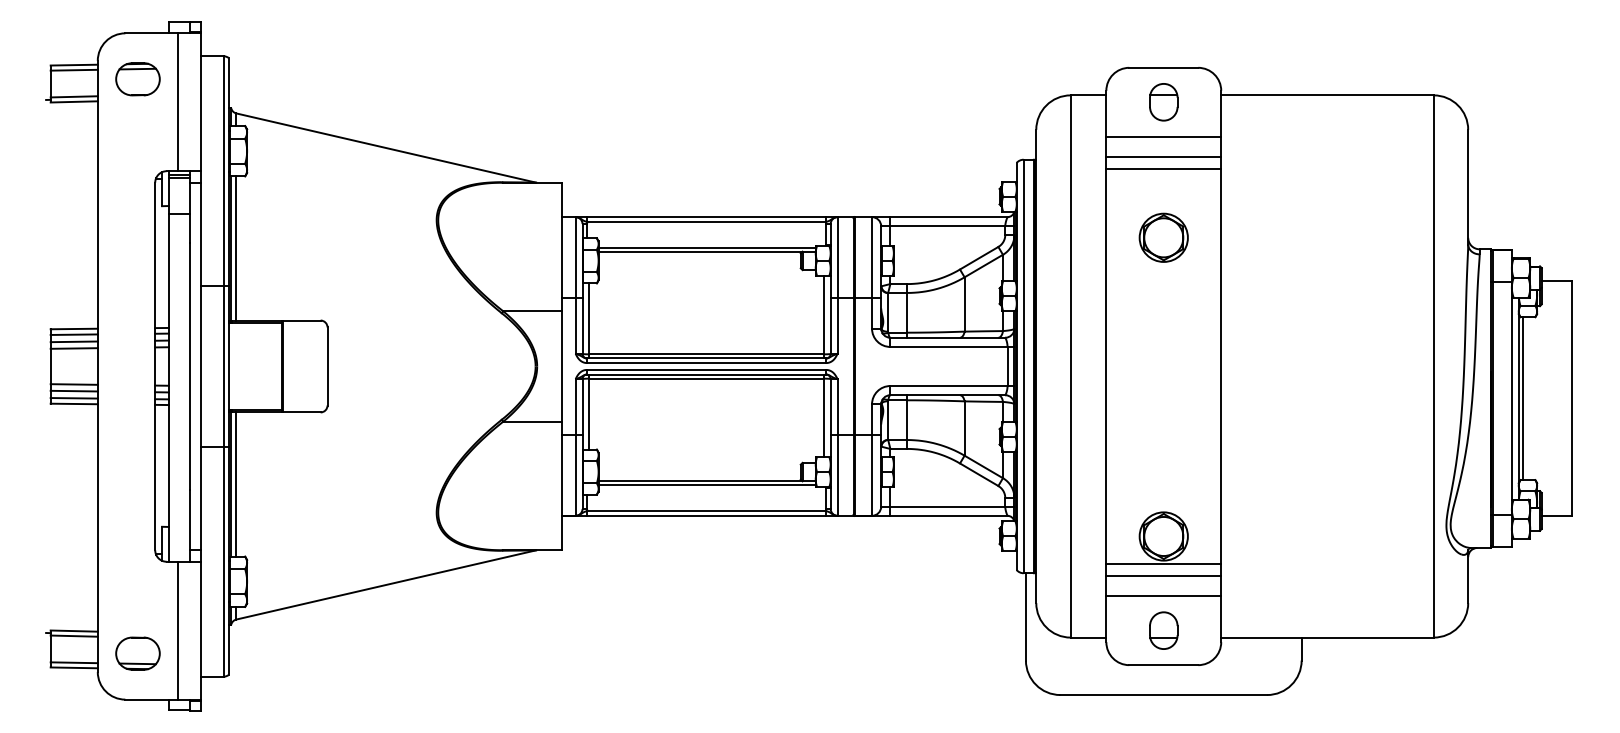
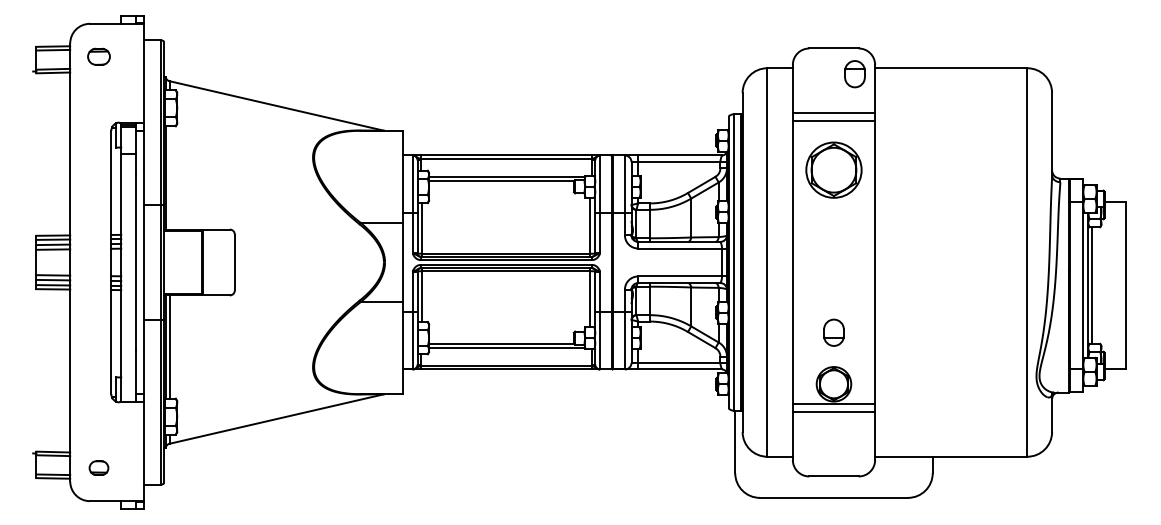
part: (137, 78) -> (98, 56), size x0.7
line: (177, 101) -> (127, 72), removed
part: (1163, 102) -> (854, 74), moved
line: (1163, 136) -> (833, 97), removed
part: (1163, 238) -> (833, 170), size x1.6
line: (236, 247) -> (169, 177), removed
line: (1163, 596) -> (833, 427), removed
line: (177, 630) -> (127, 451), removed
part: (1163, 630) -> (833, 332), moved
part: (137, 652) -> (98, 467), size x0.6

